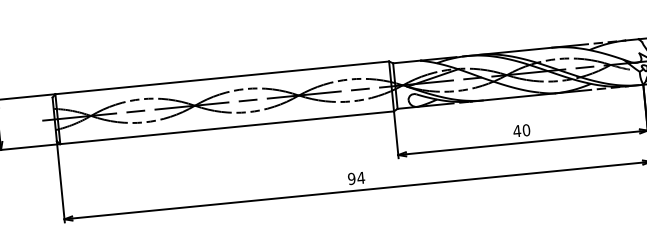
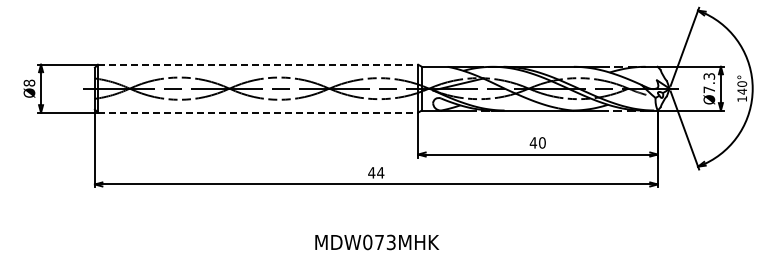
line: (222, 77) -> (258, 64), solid -> dashed
line: (227, 127) -> (258, 112), solid -> dashed
text: (351, 178) -> (371, 172), 94 -> 44

